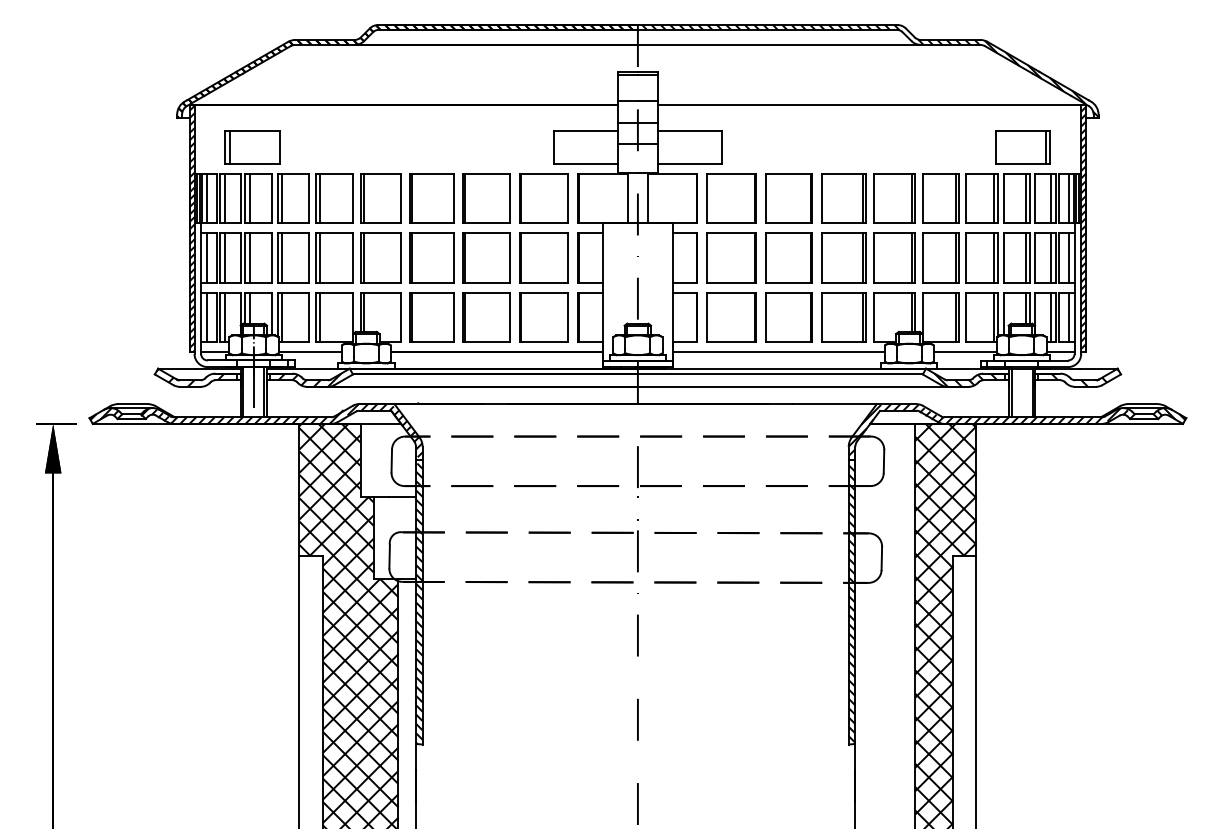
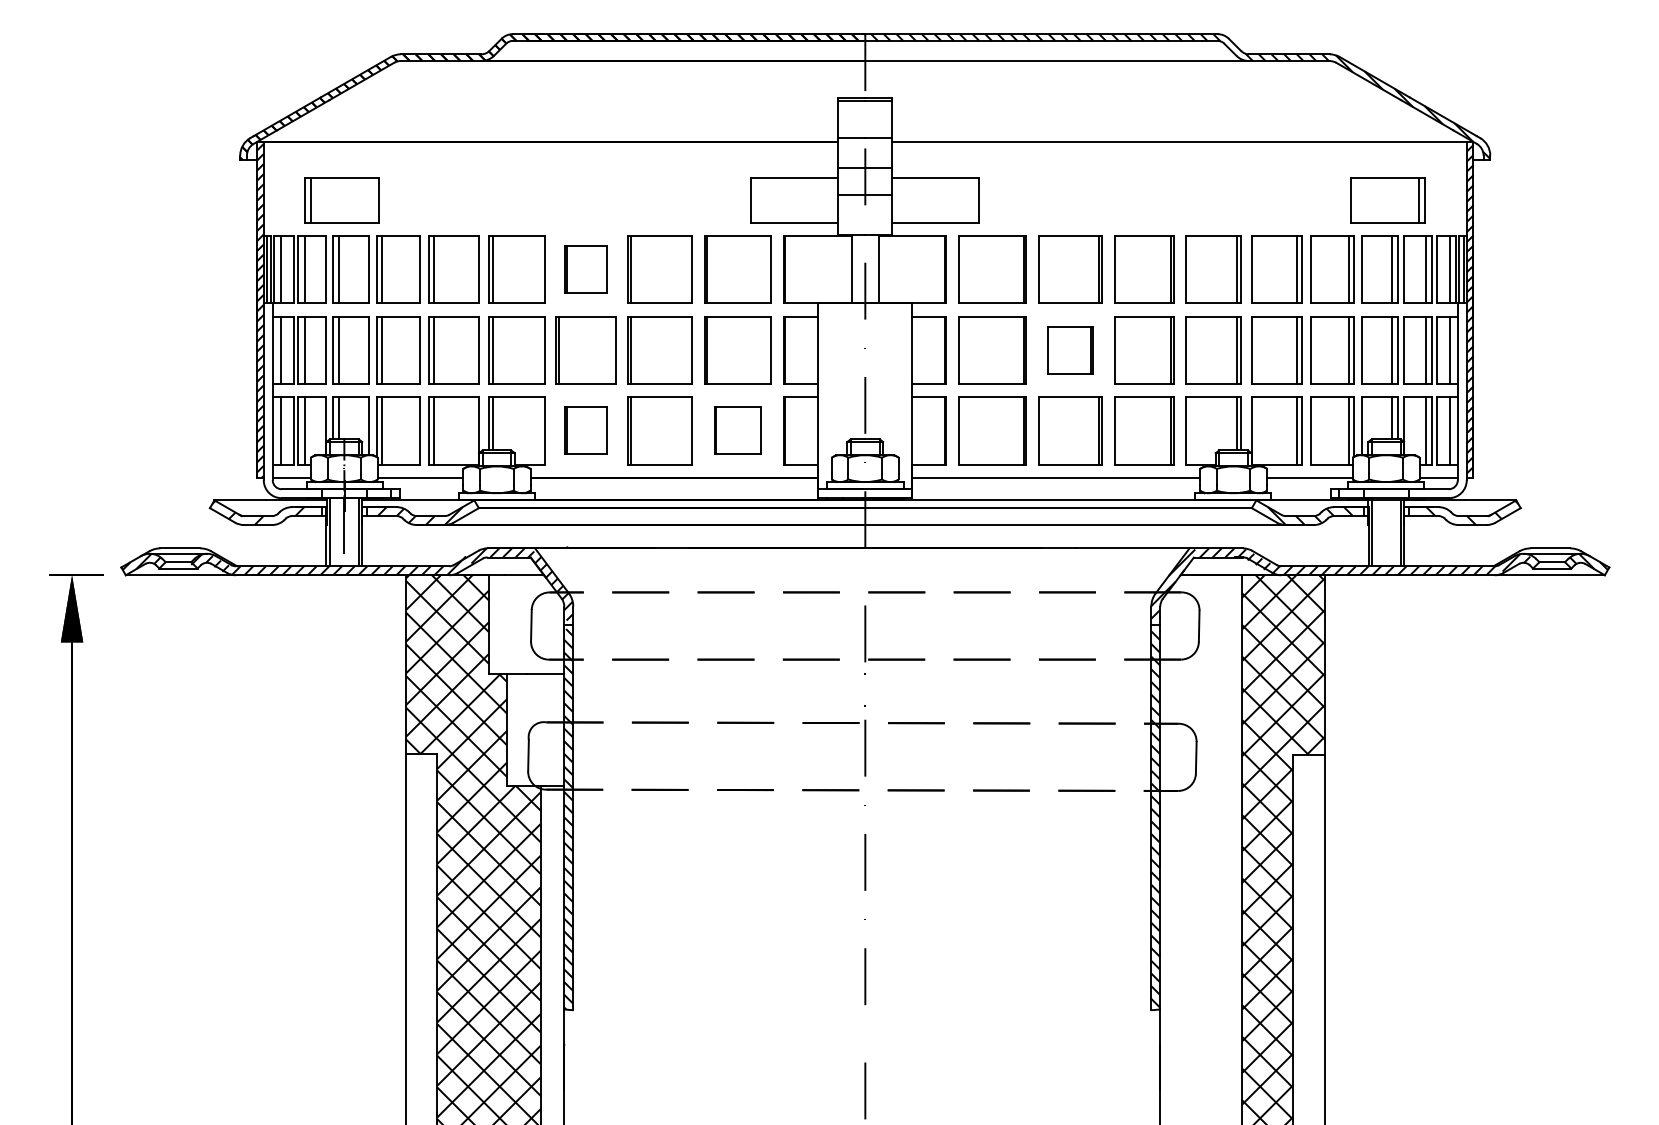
part: (431, 198) -> (585, 269), size x0.7
part: (788, 257) -> (1069, 349), size x0.7
part: (431, 317) -> (585, 430), size x0.7
part: (543, 317) -> (737, 430), size x0.7

